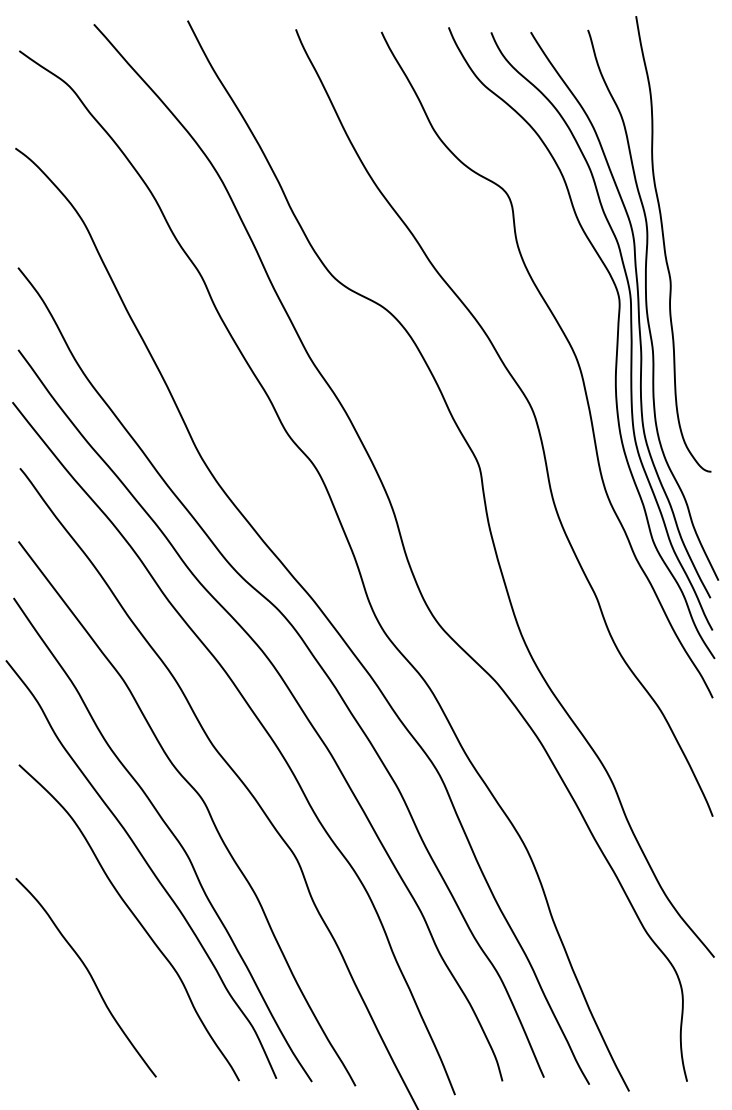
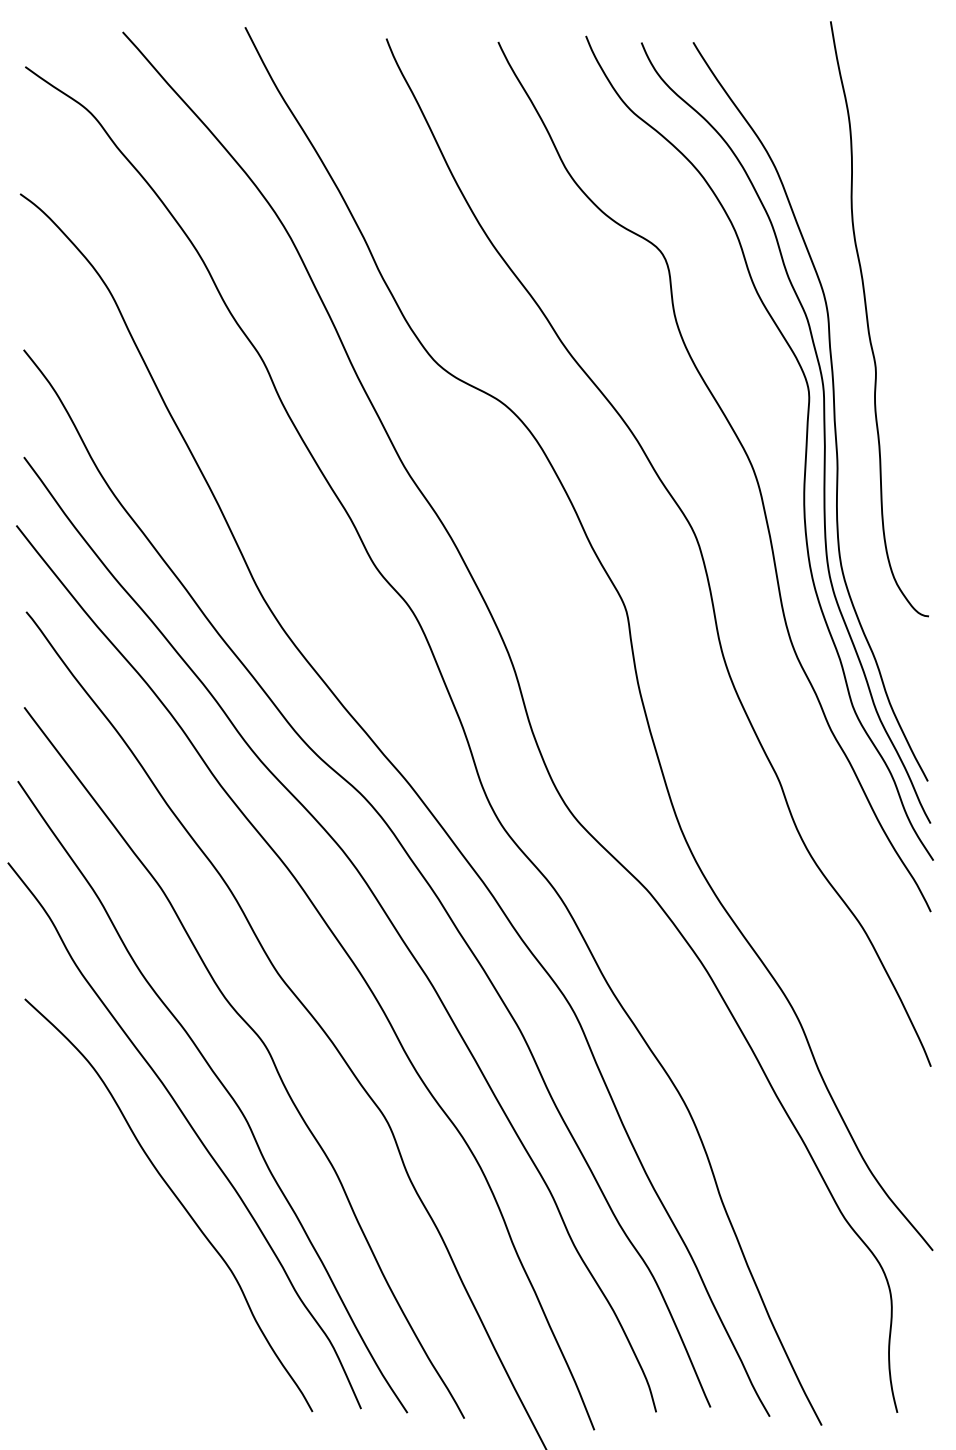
curve: (647, 304) -> (845, 398), removed
curve: (89, 975) -> (117, 1274), removed

